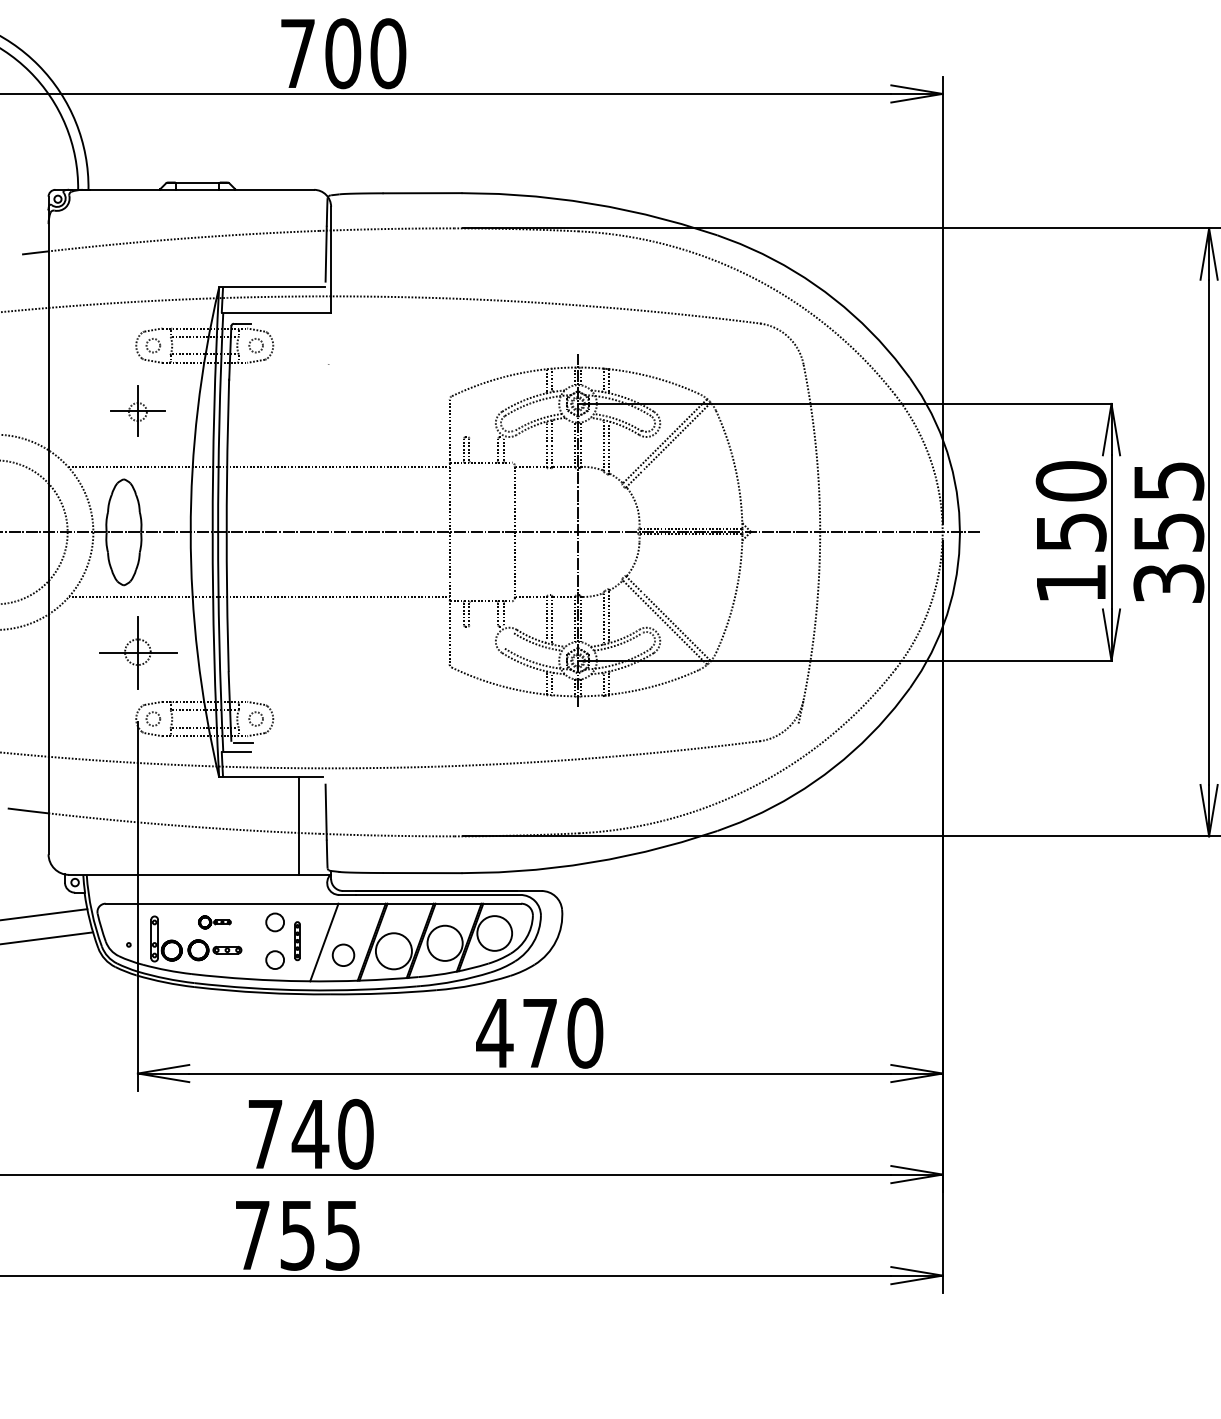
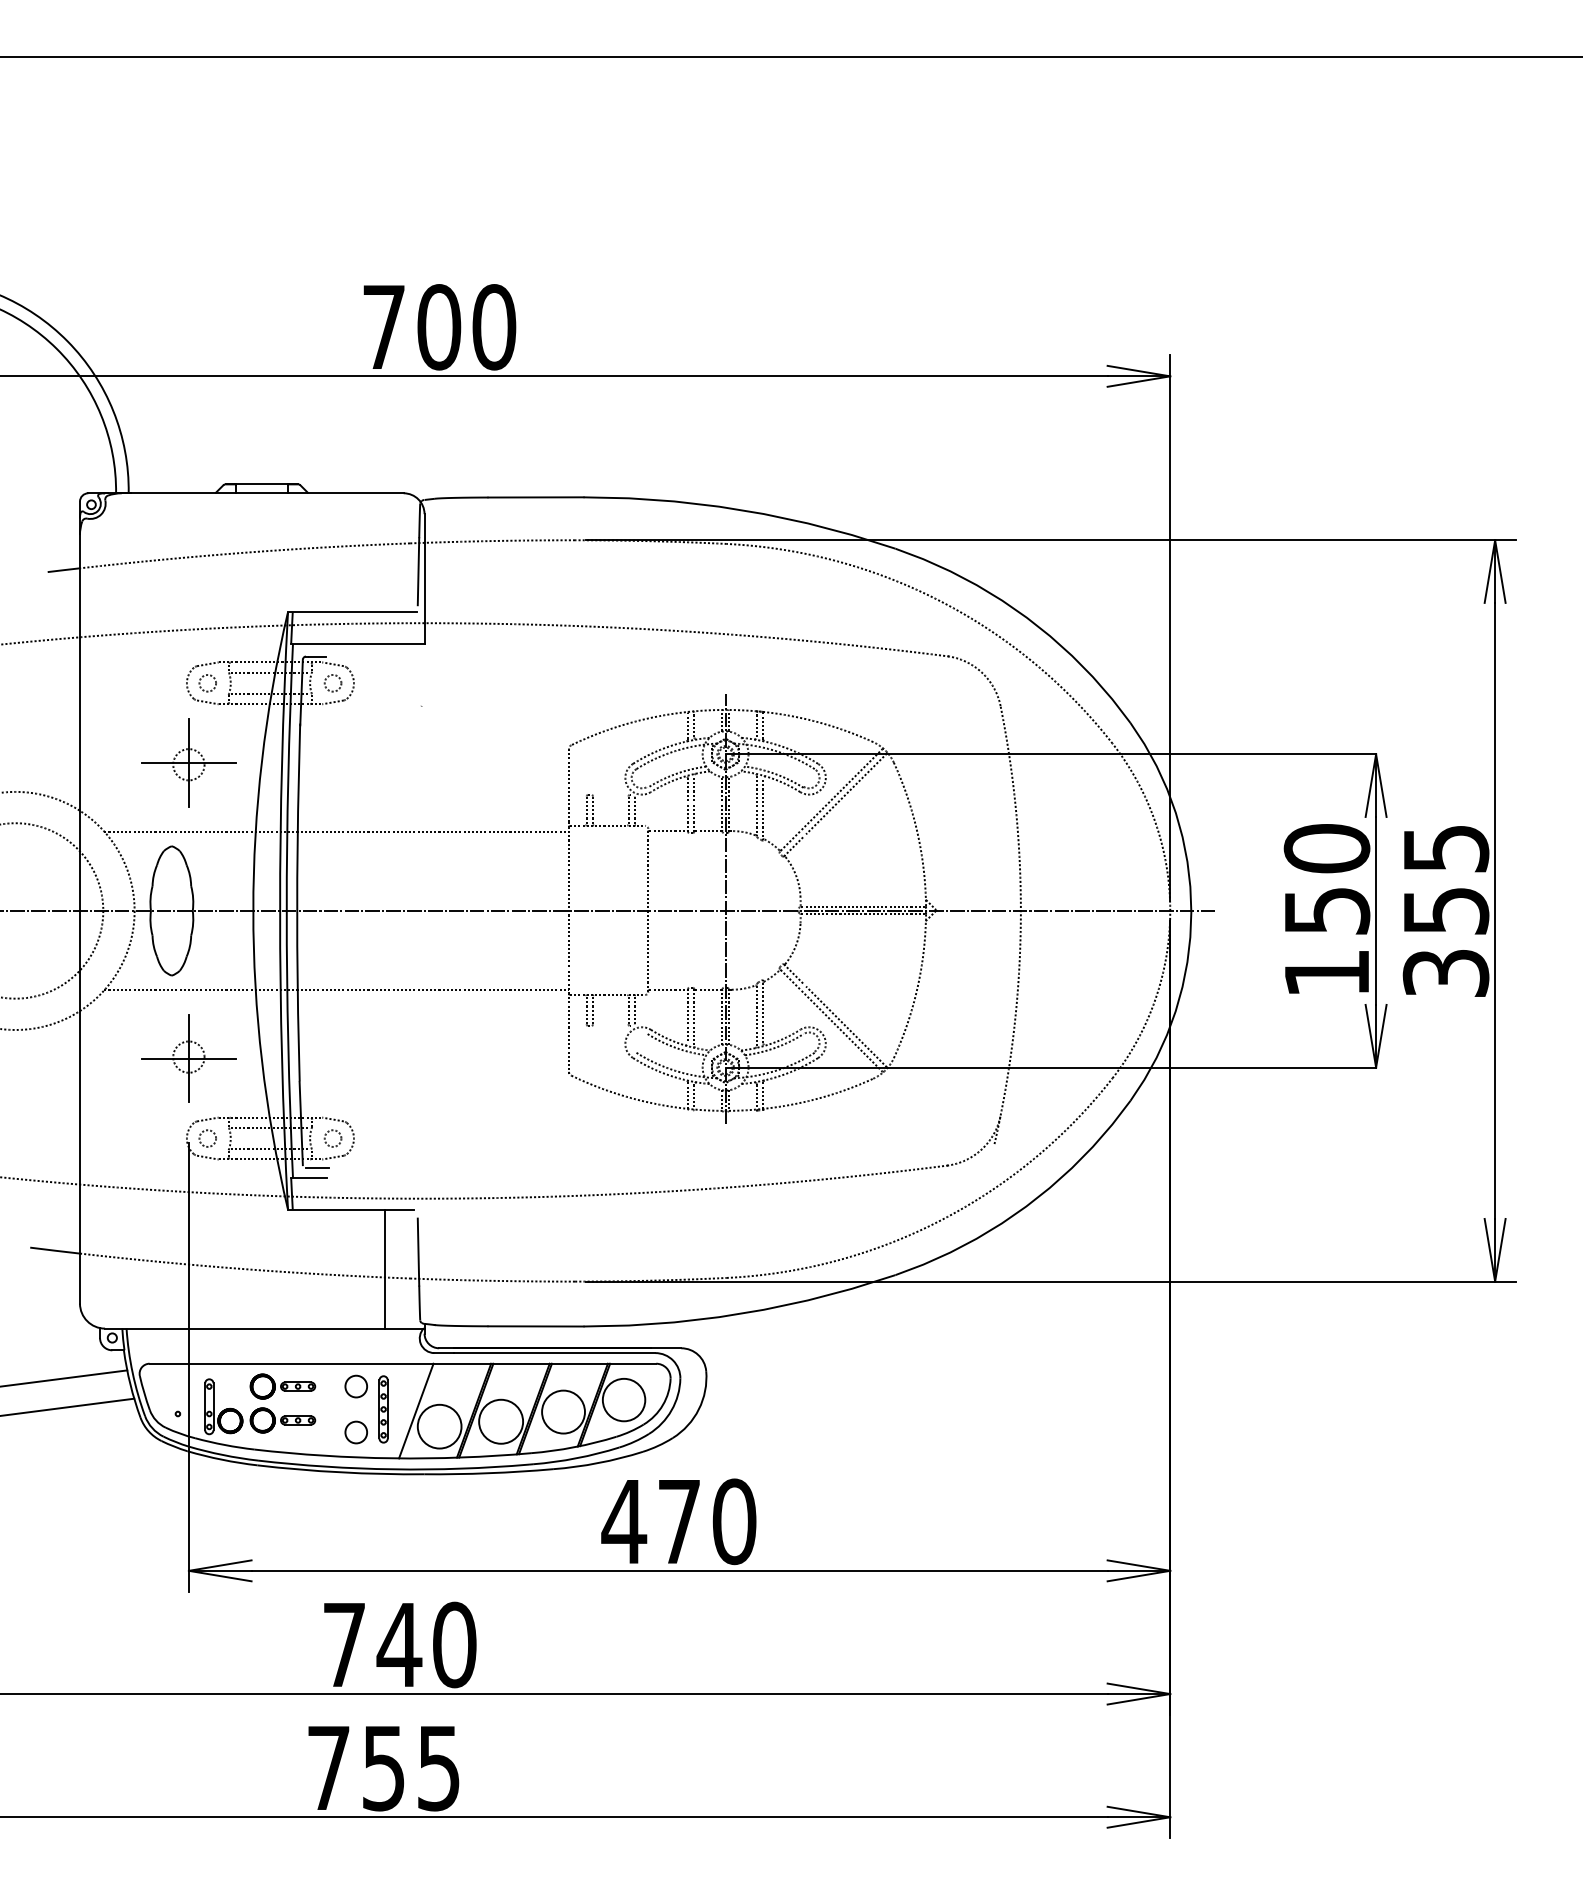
part: (137, 410) -> (188, 762), size x1.43
part: (214, 922) -> (282, 1386), size x1.67
part: (297, 941) -> (383, 1409), size x1.43
circle: (343, 955) -> (439, 1426), size x1.67

